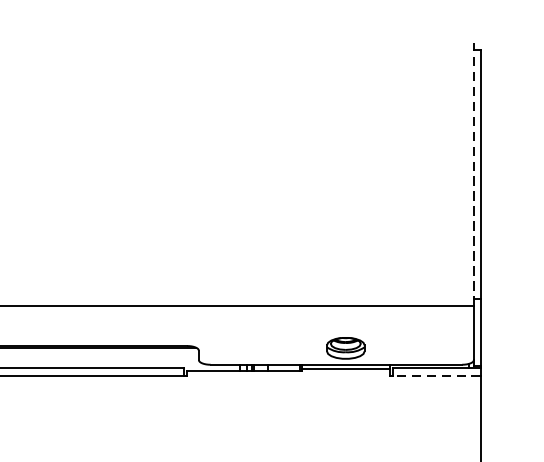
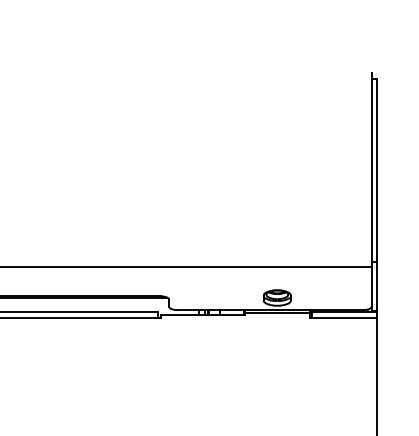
line: (473, 173) -> (371, 169), dashed -> solid
line: (435, 376) -> (343, 318), dashed -> solid

